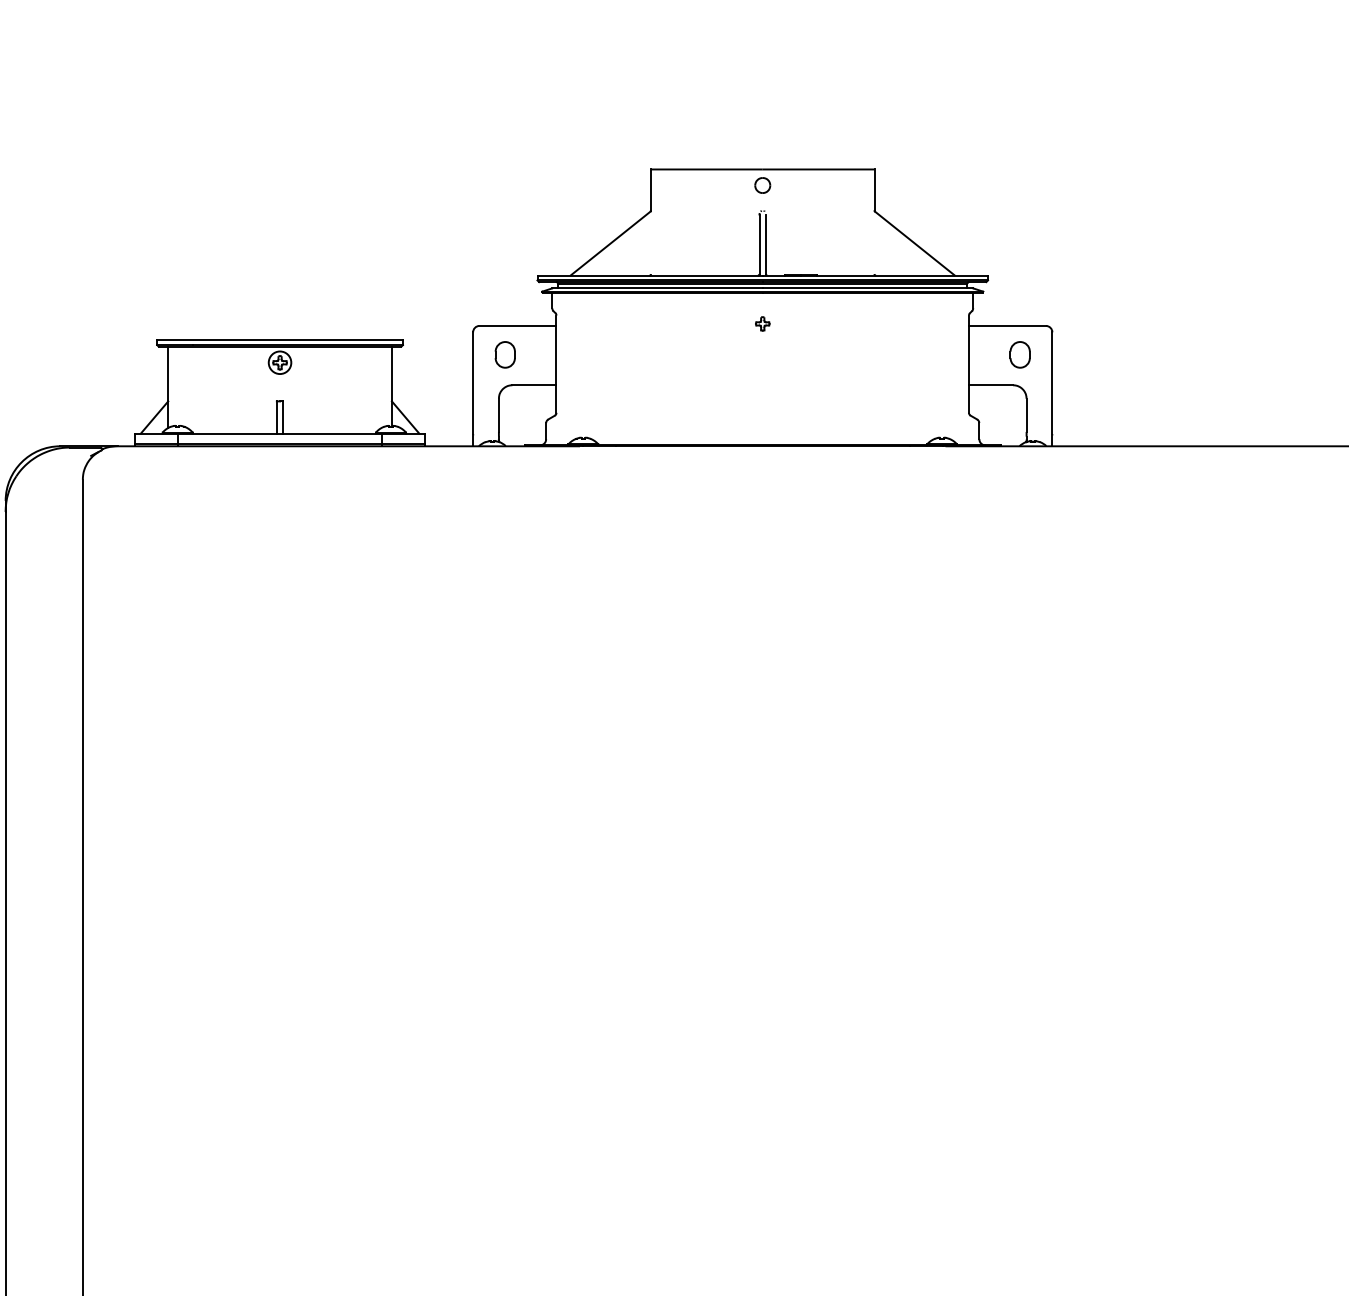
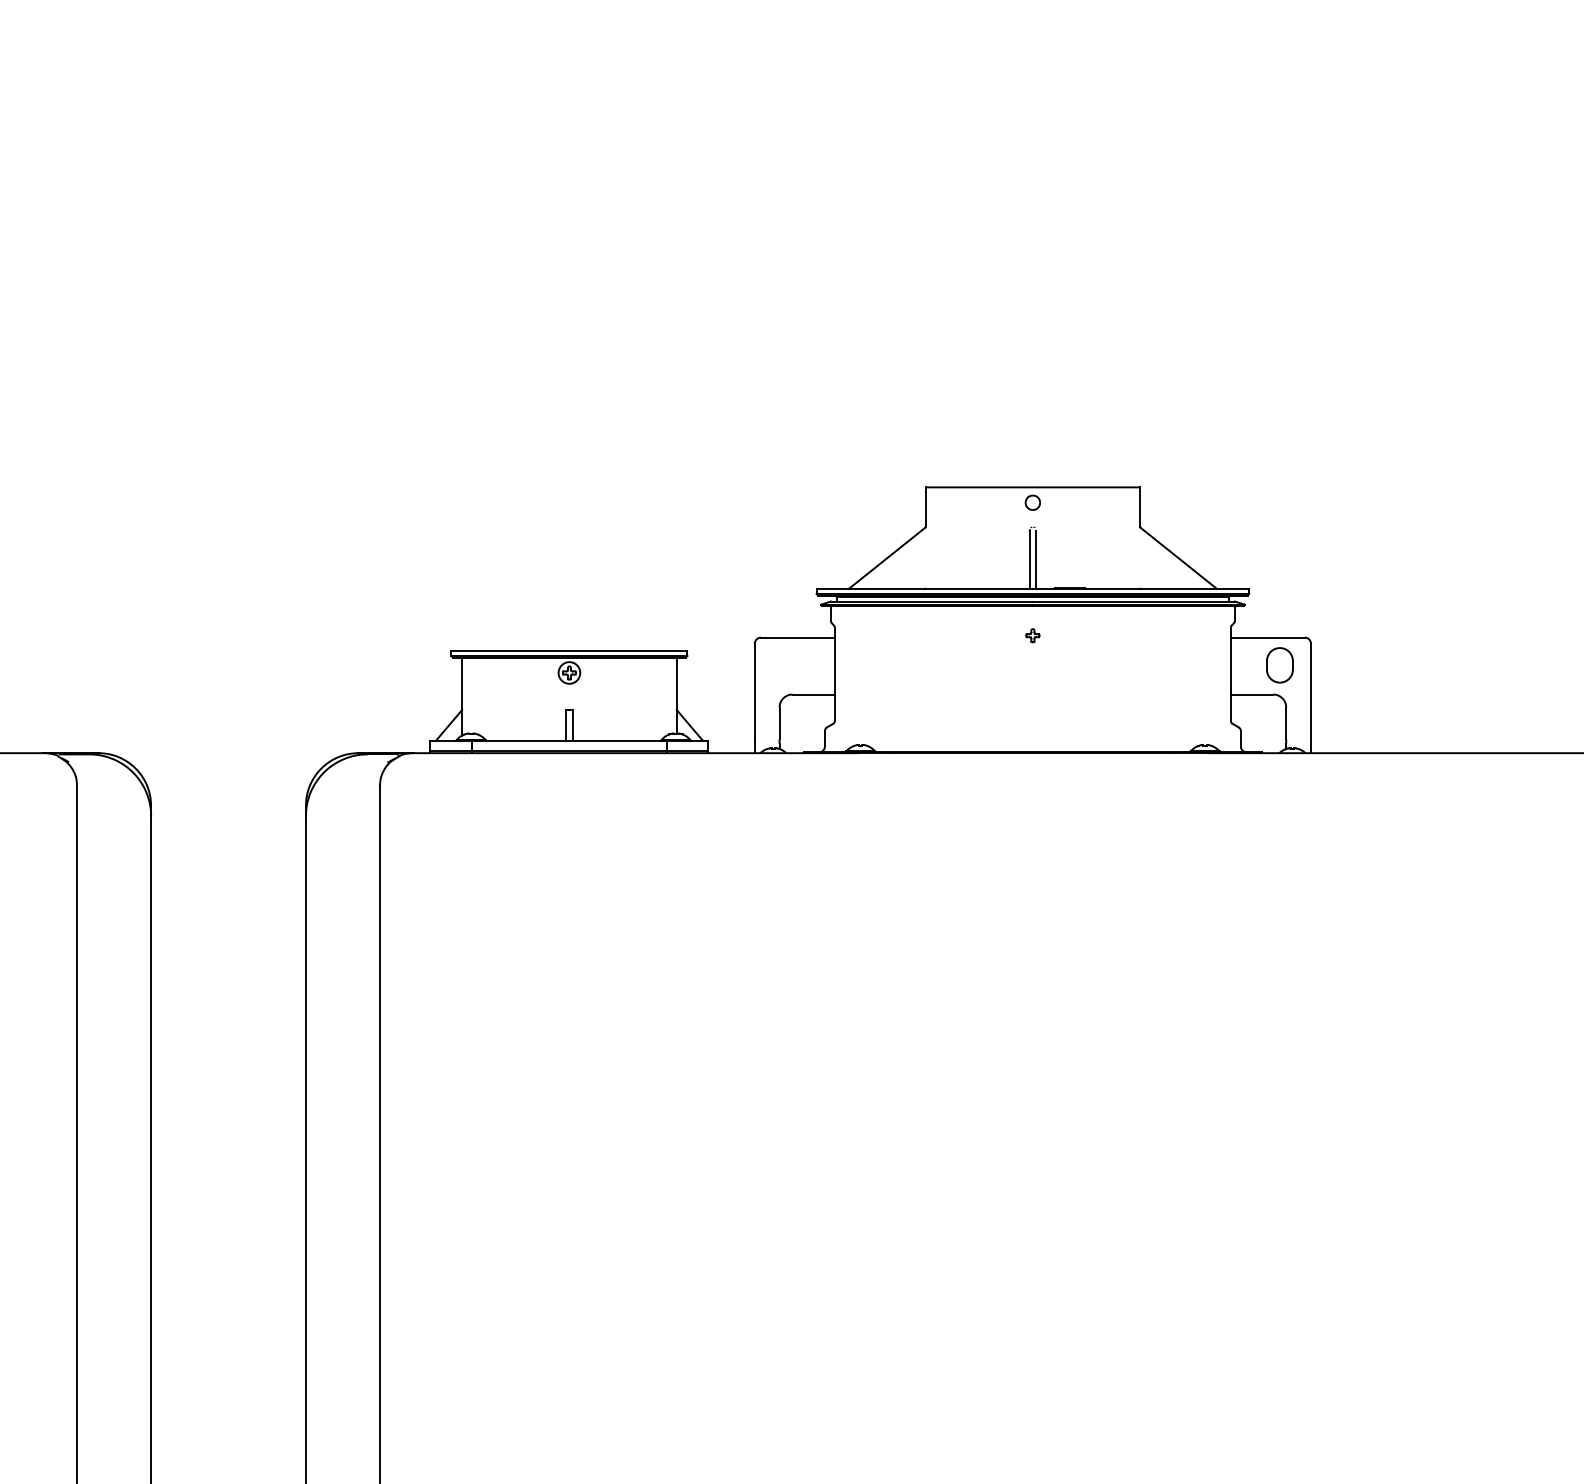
part: (505, 354) -> (785, 665), removed
part: (1020, 354) -> (1280, 665), size x1.4

